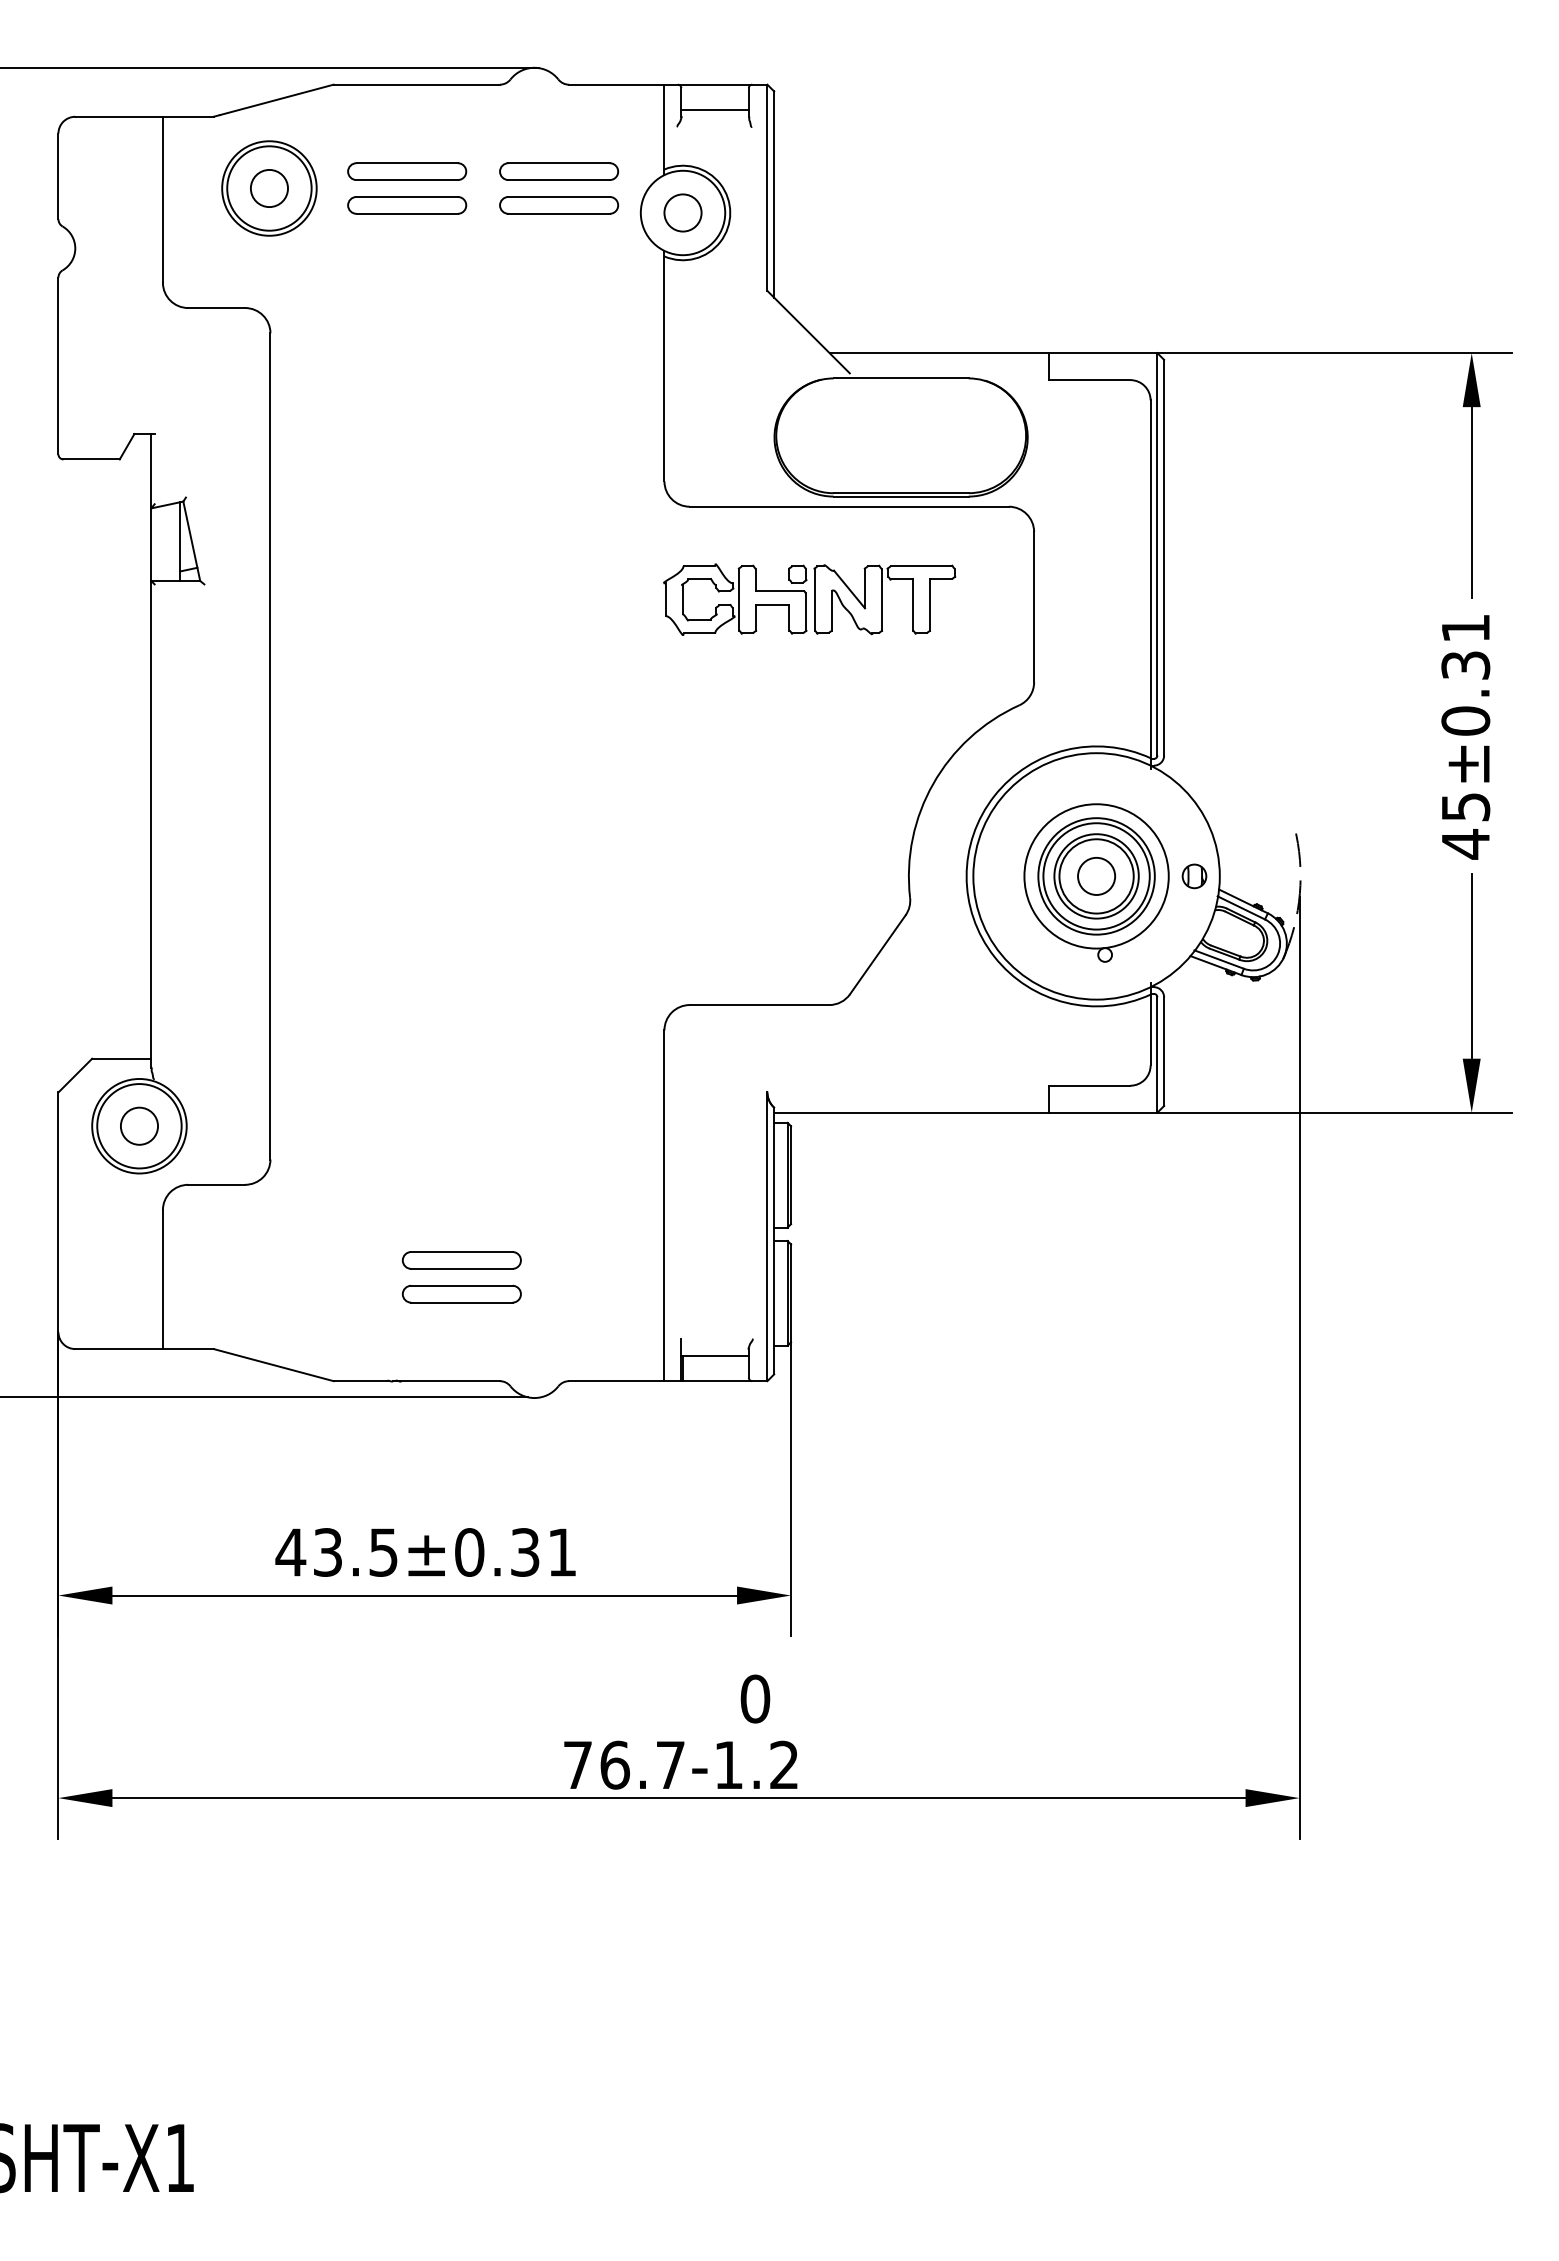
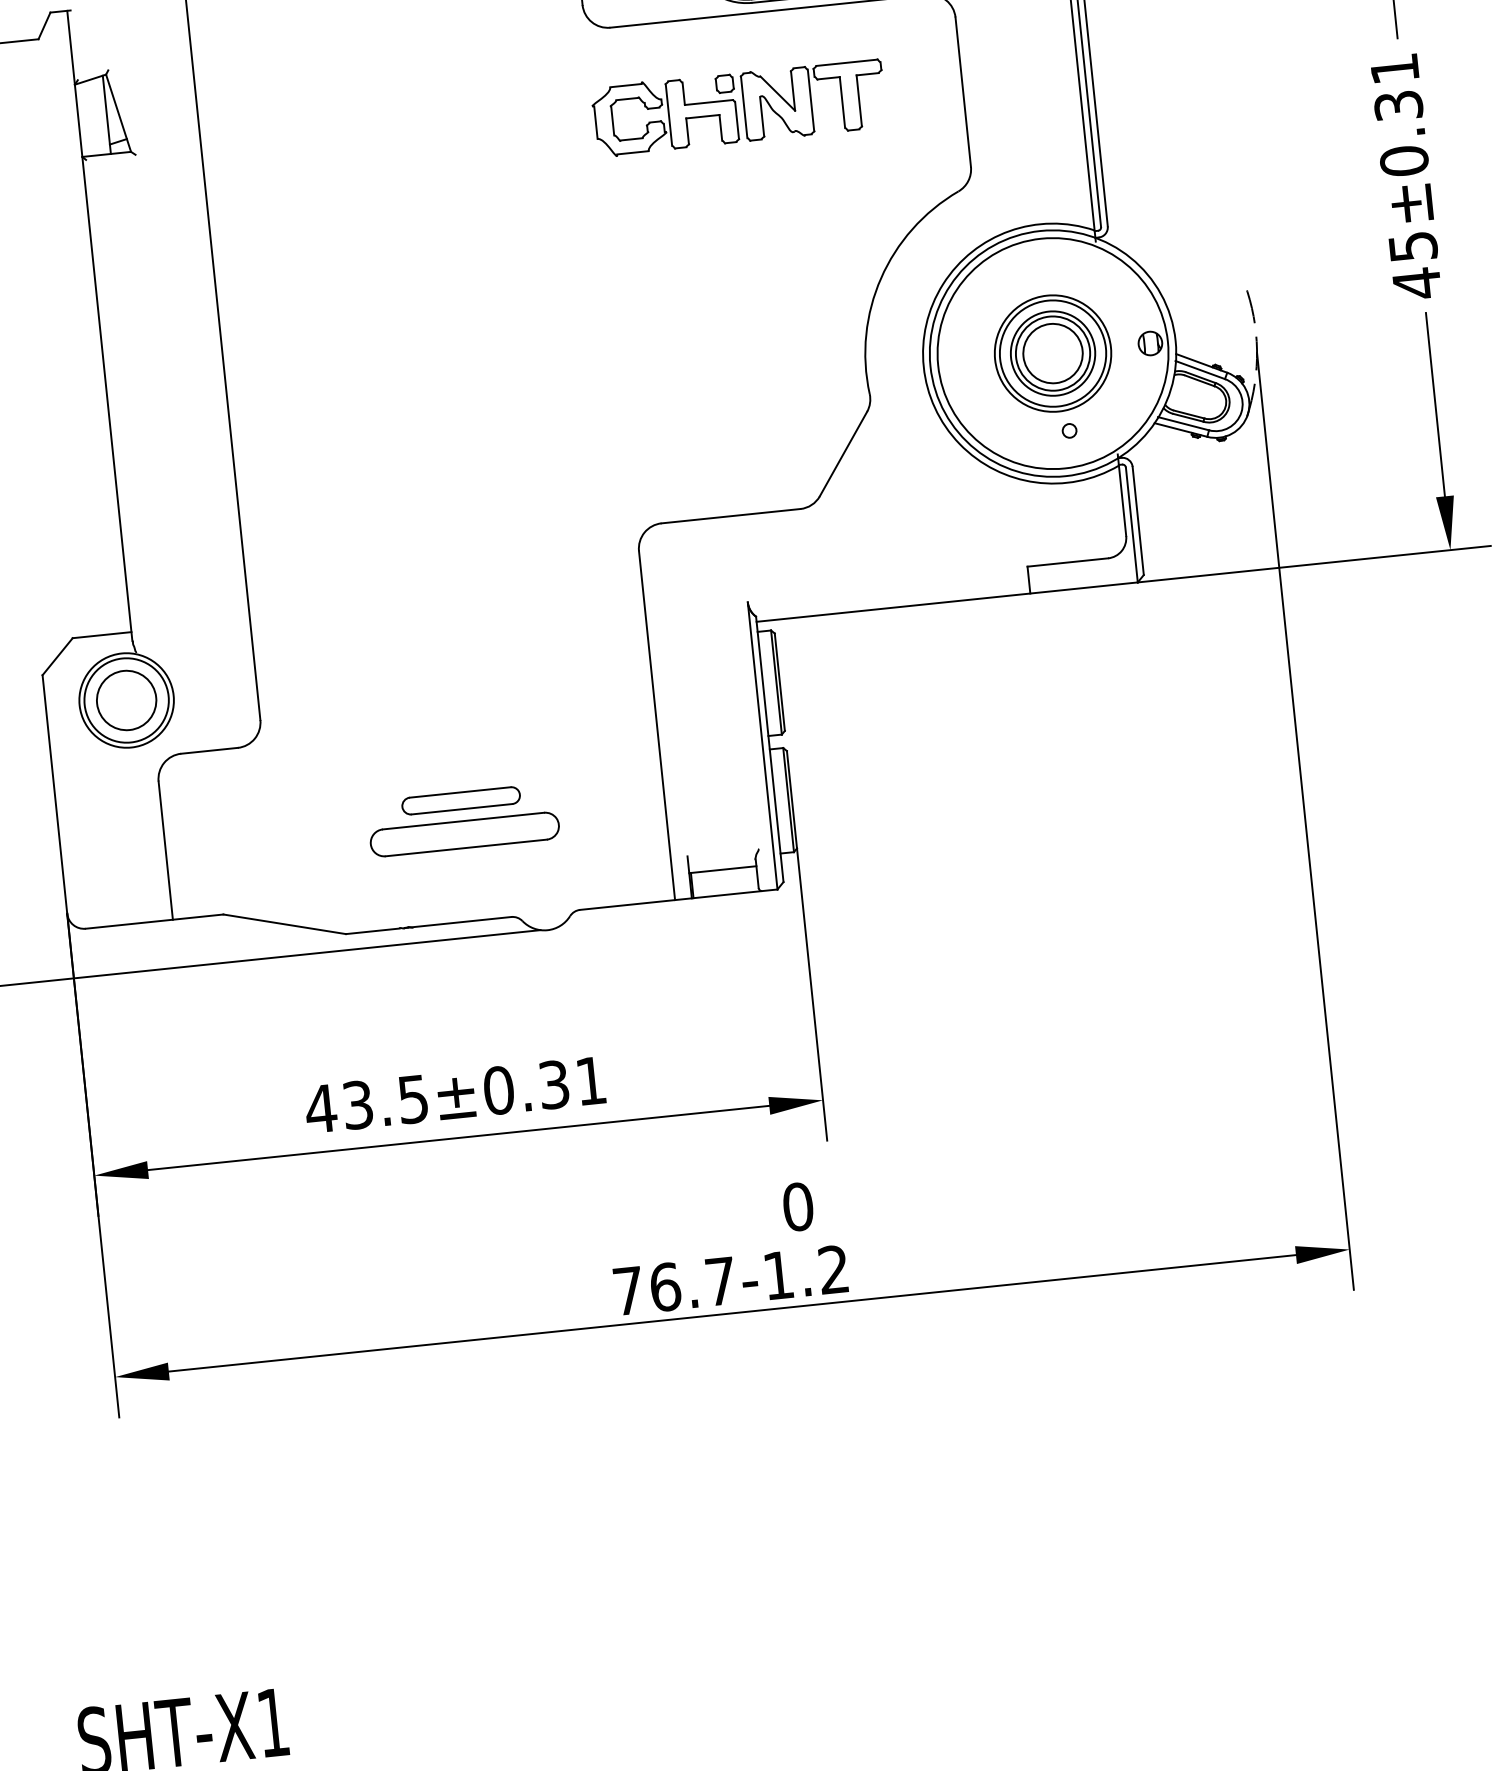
circle: (1096, 875) -> (1052, 352), size x1.6
circle: (1096, 876) -> (1052, 353), size x1.6
circle: (139, 1125) -> (126, 699), size x1.6
part: (461, 1293) -> (464, 833), size x1.6

